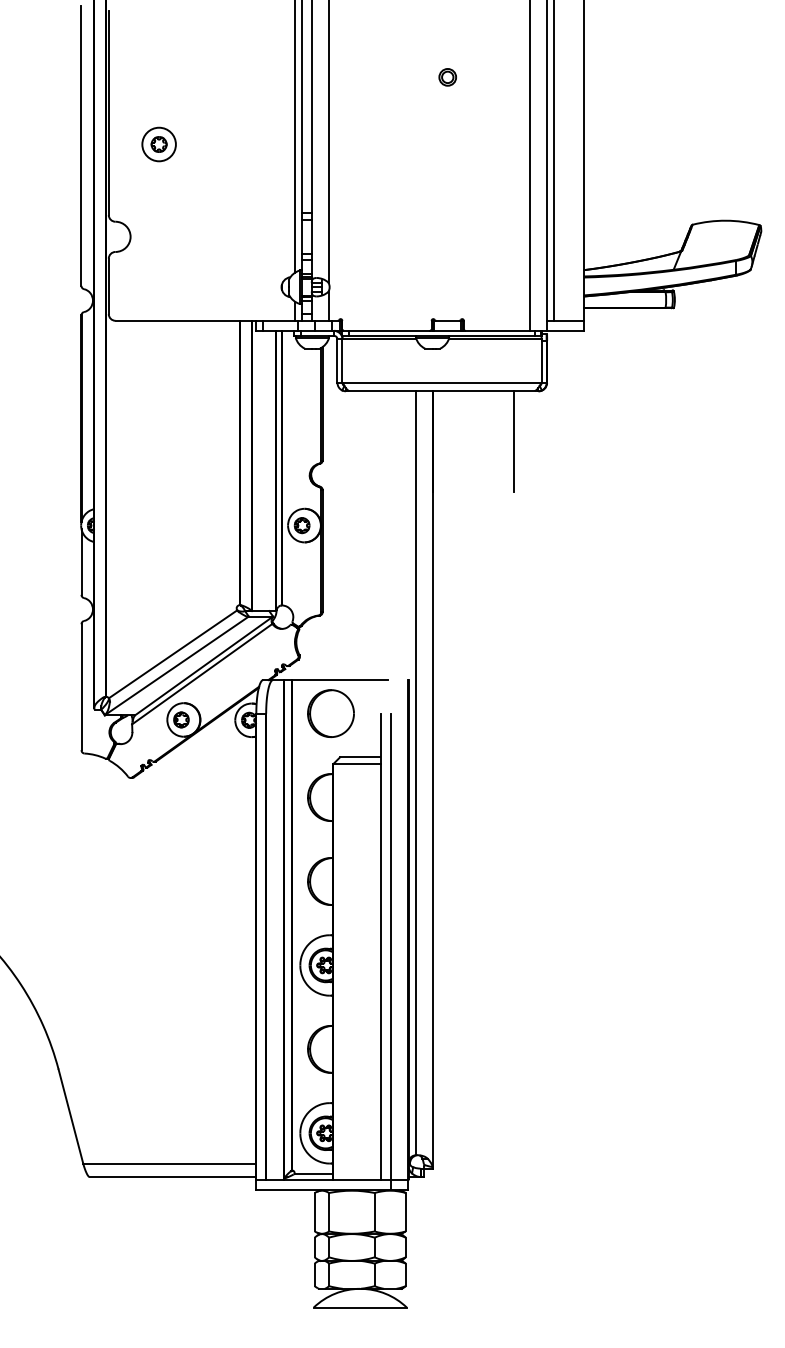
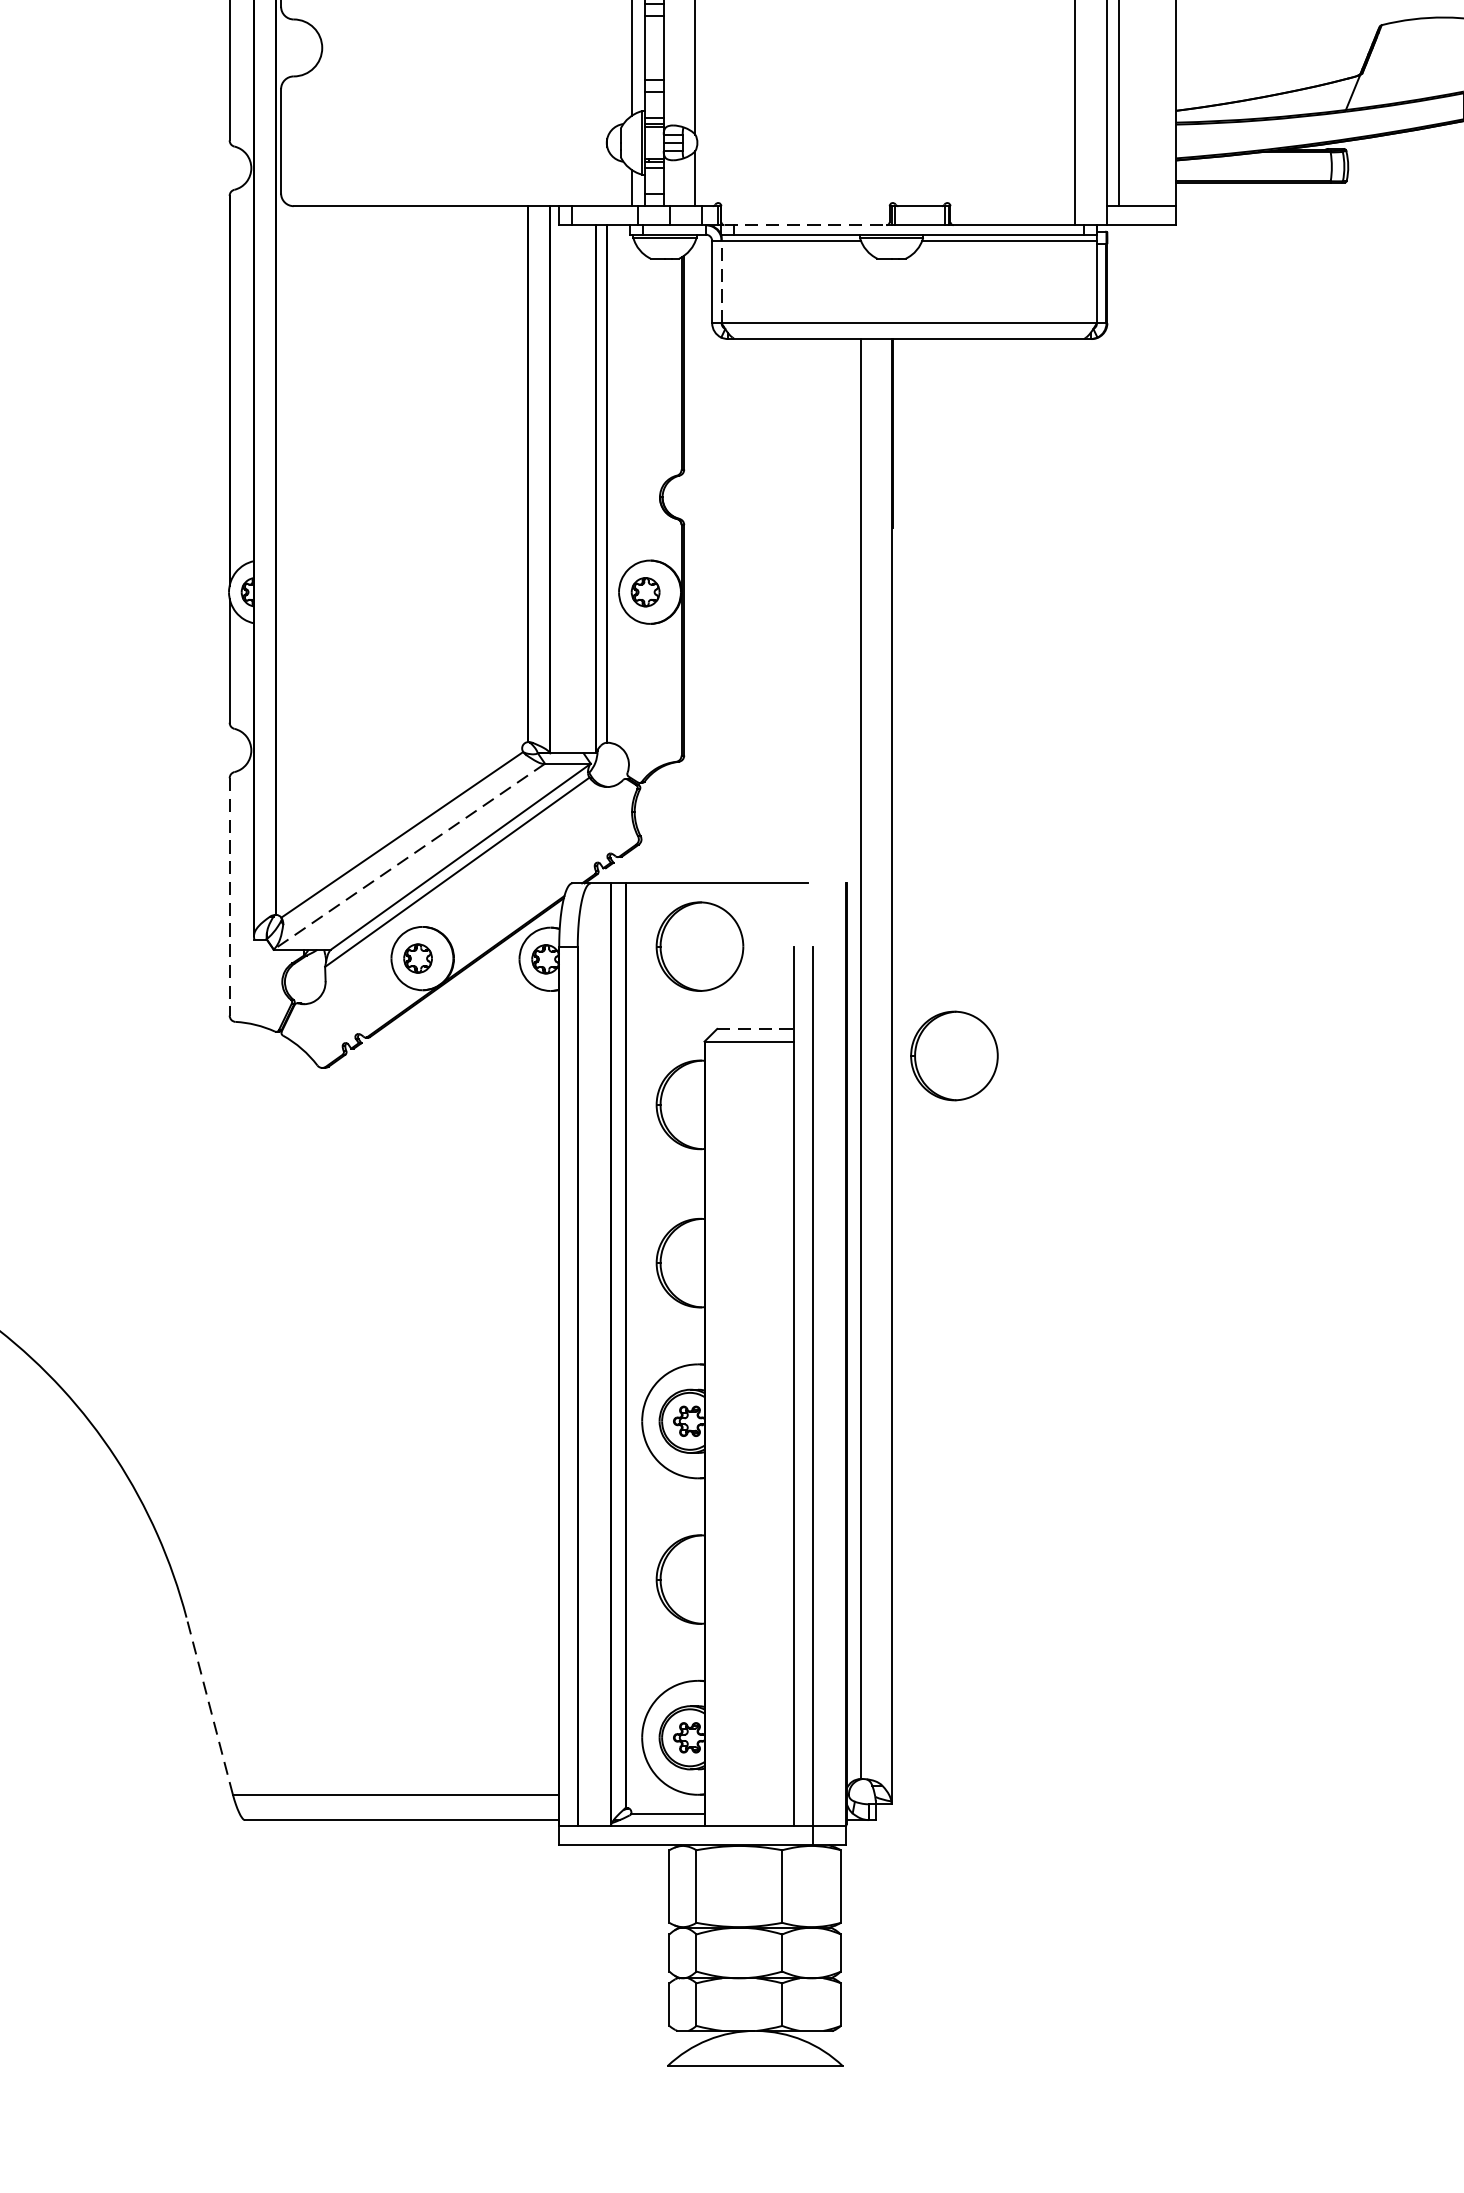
line: (387, 330) -> (806, 224), solid -> dashed
line: (342, 361) -> (721, 282), solid -> dashed
line: (513, 441) -> (1043, 433), removed
line: (176, 666) -> (408, 857), solid -> dashed
line: (81, 687) -> (229, 897), solid -> dashed
line: (360, 757) -> (755, 1029), solid -> dashed
part: (465, 771) -> (953, 1055), added
line: (70, 1116) -> (208, 1706), solid -> dashed

